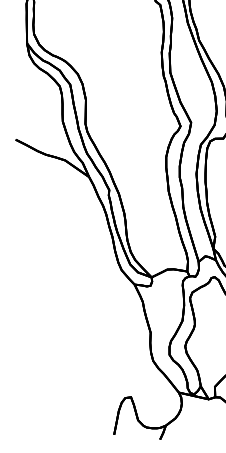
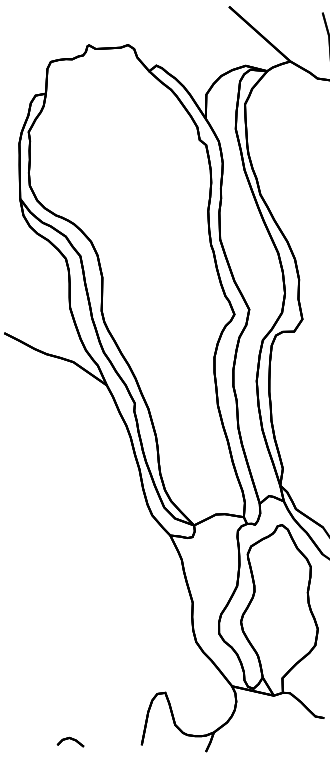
part: (63, 432) -> (70, 741), added

